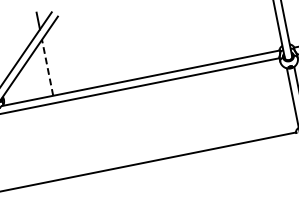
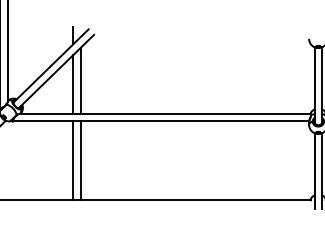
line: (54, 62) -> (81, 80), added
line: (47, 66) -> (73, 83), dashed -> solid
line: (69, 138) -> (81, 160), added
line: (62, 140) -> (73, 160), added

